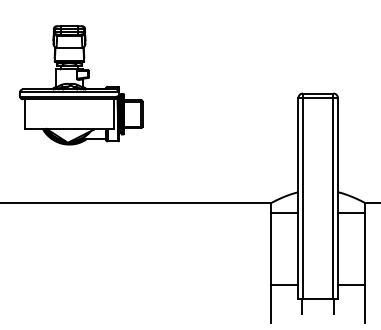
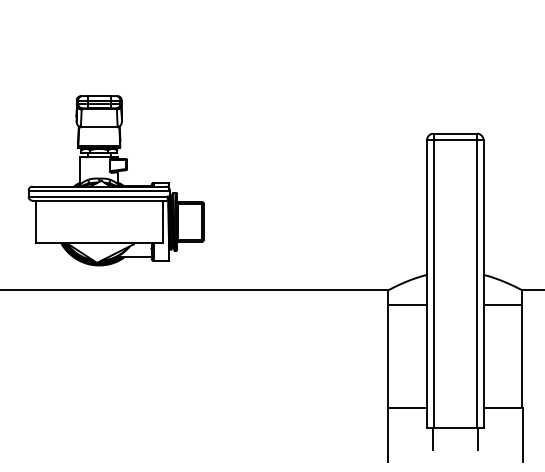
part: (81, 85) -> (116, 180), moved

